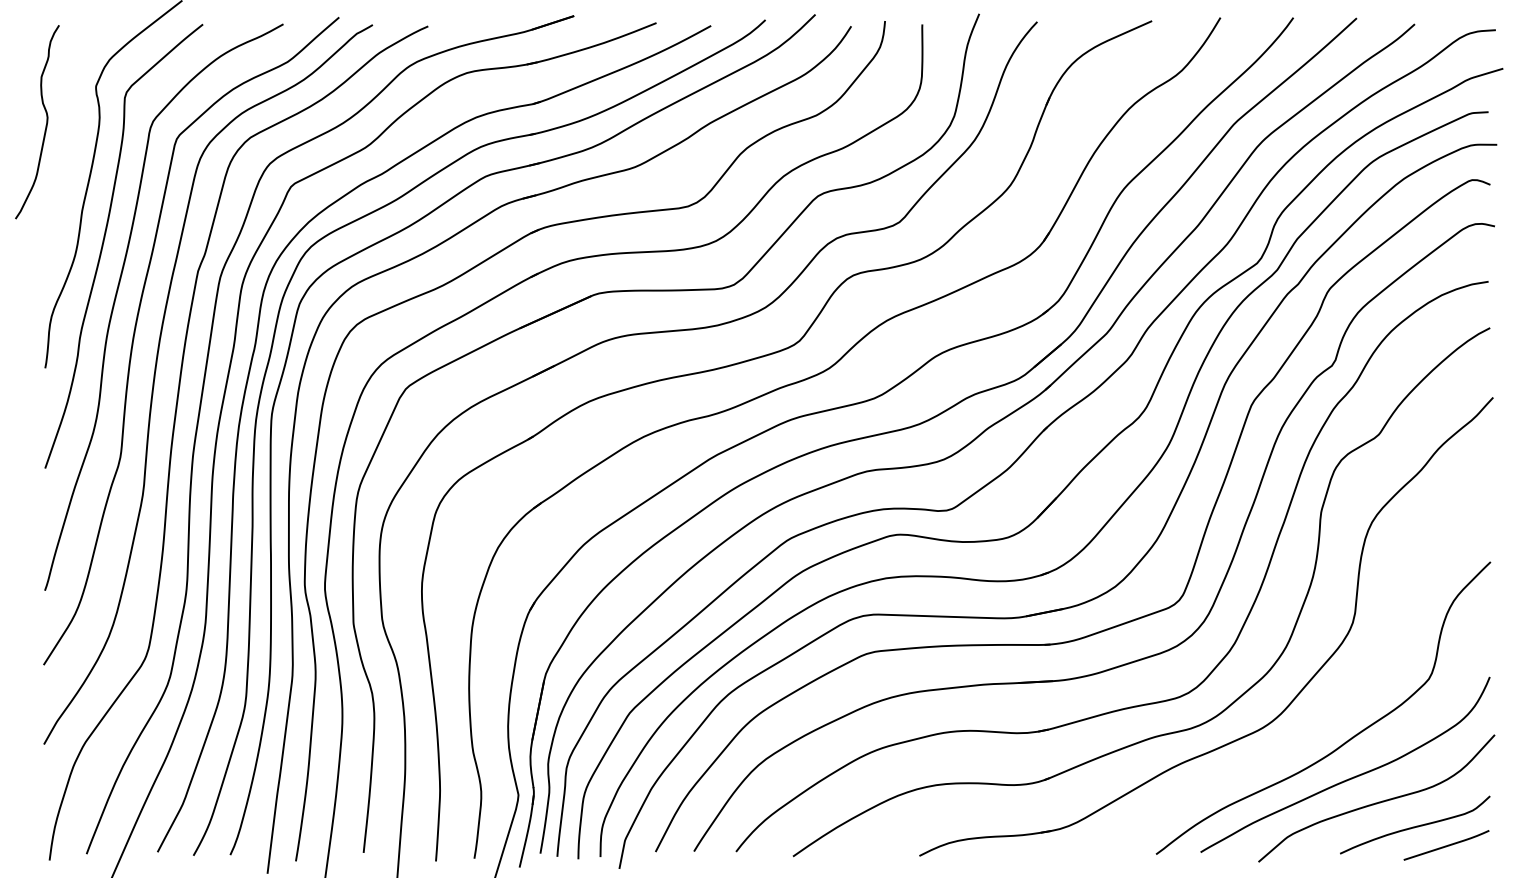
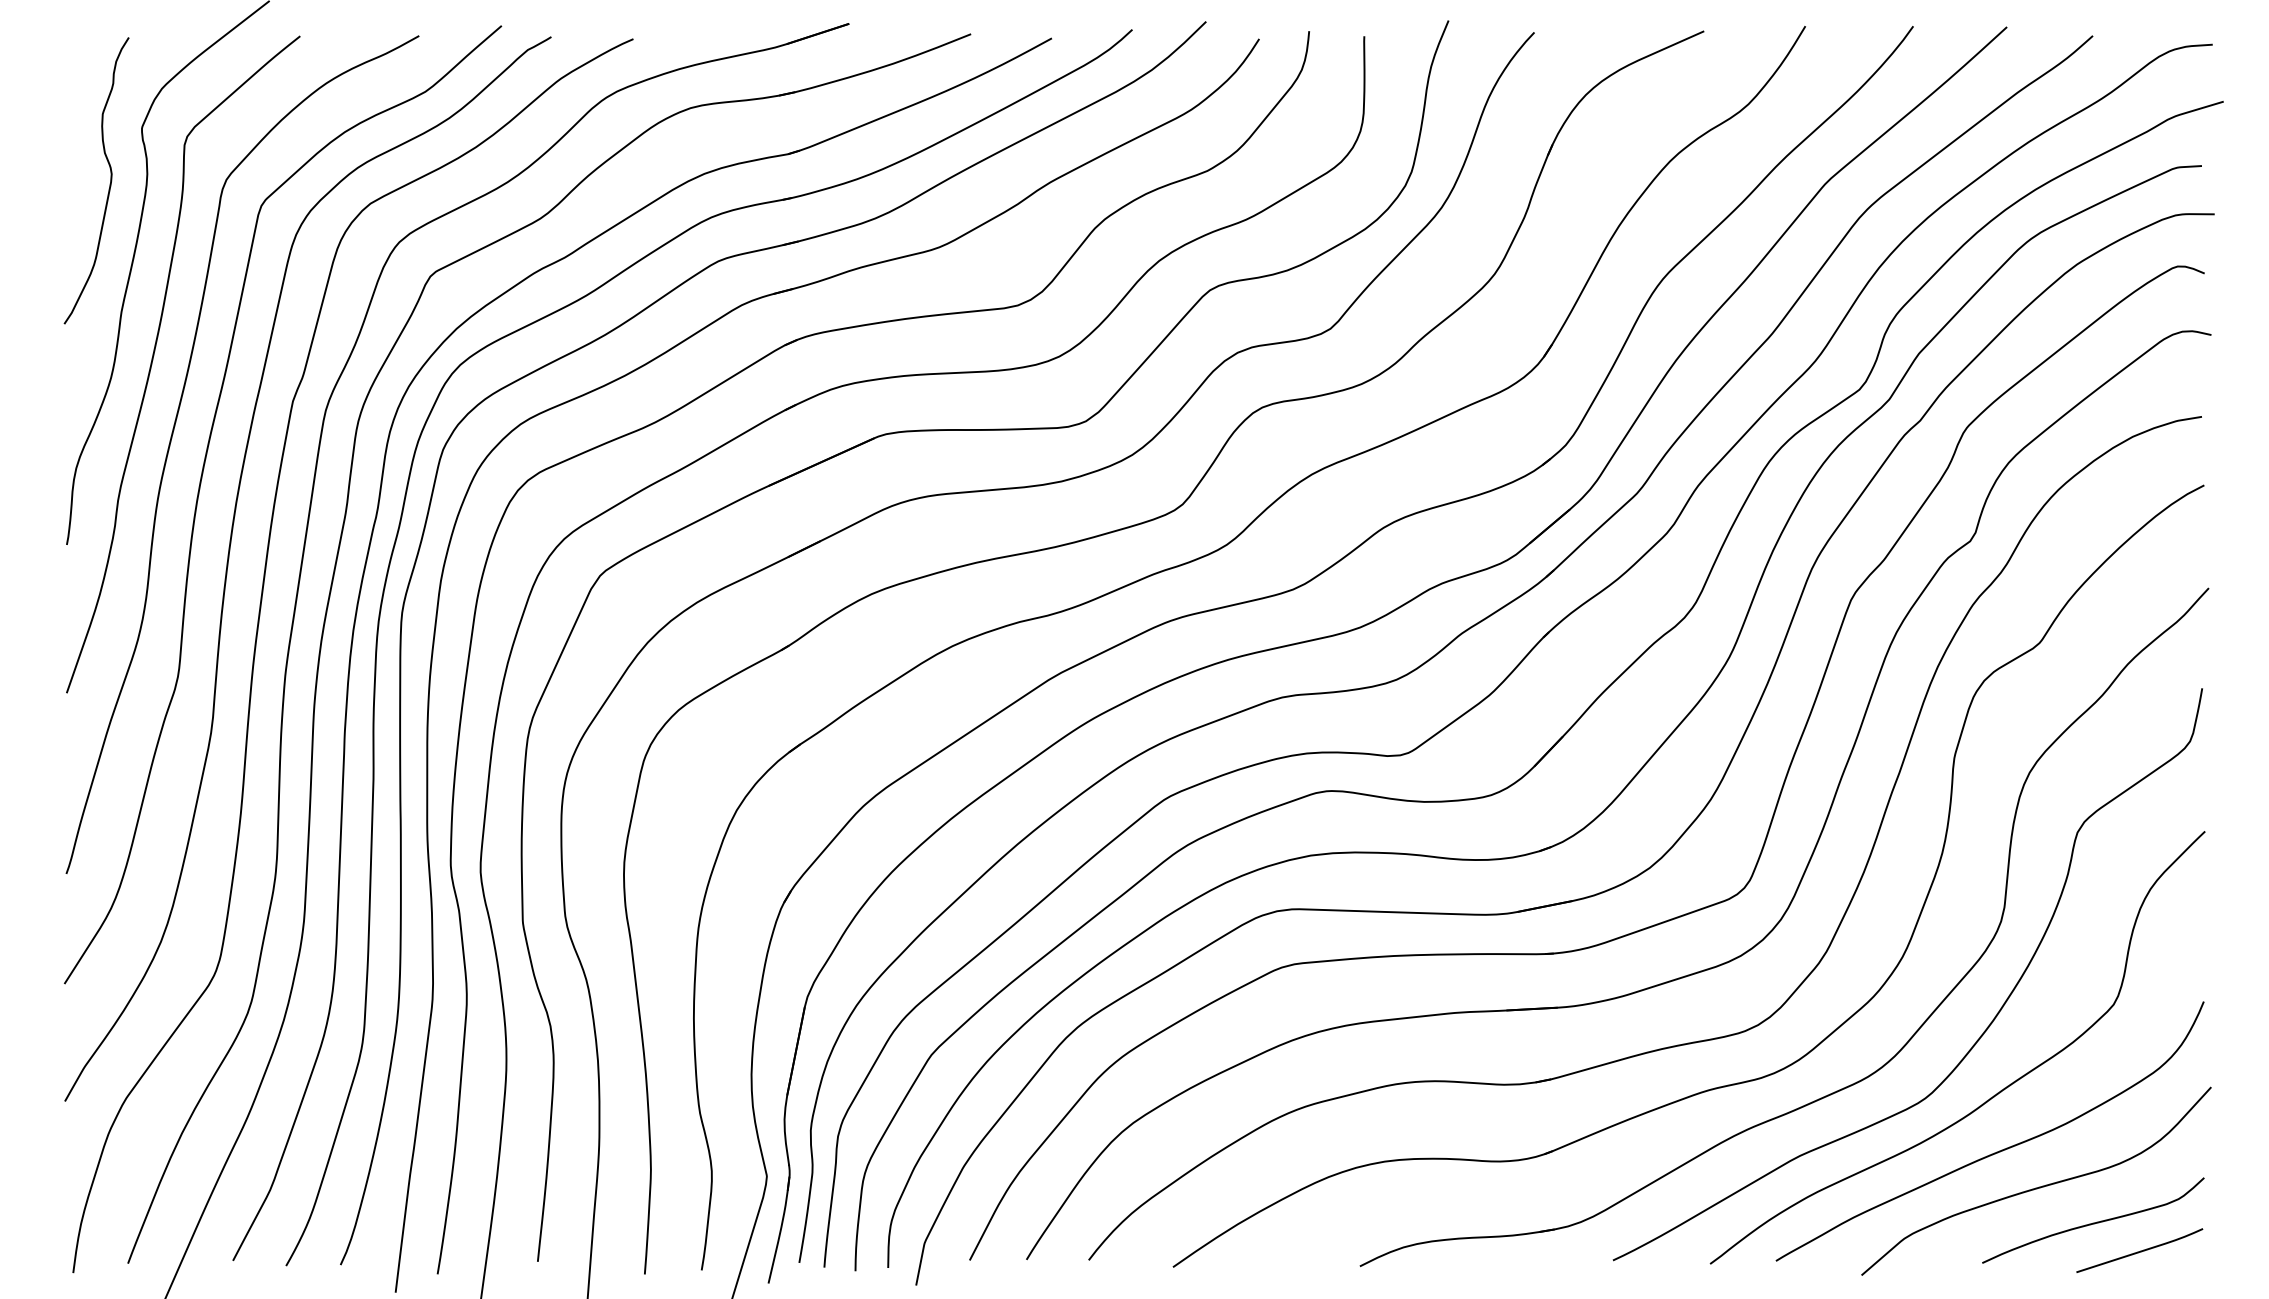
curve: (45, 125) -> (108, 185), moved
curve: (1339, 698) -> (1981, 1033), added

